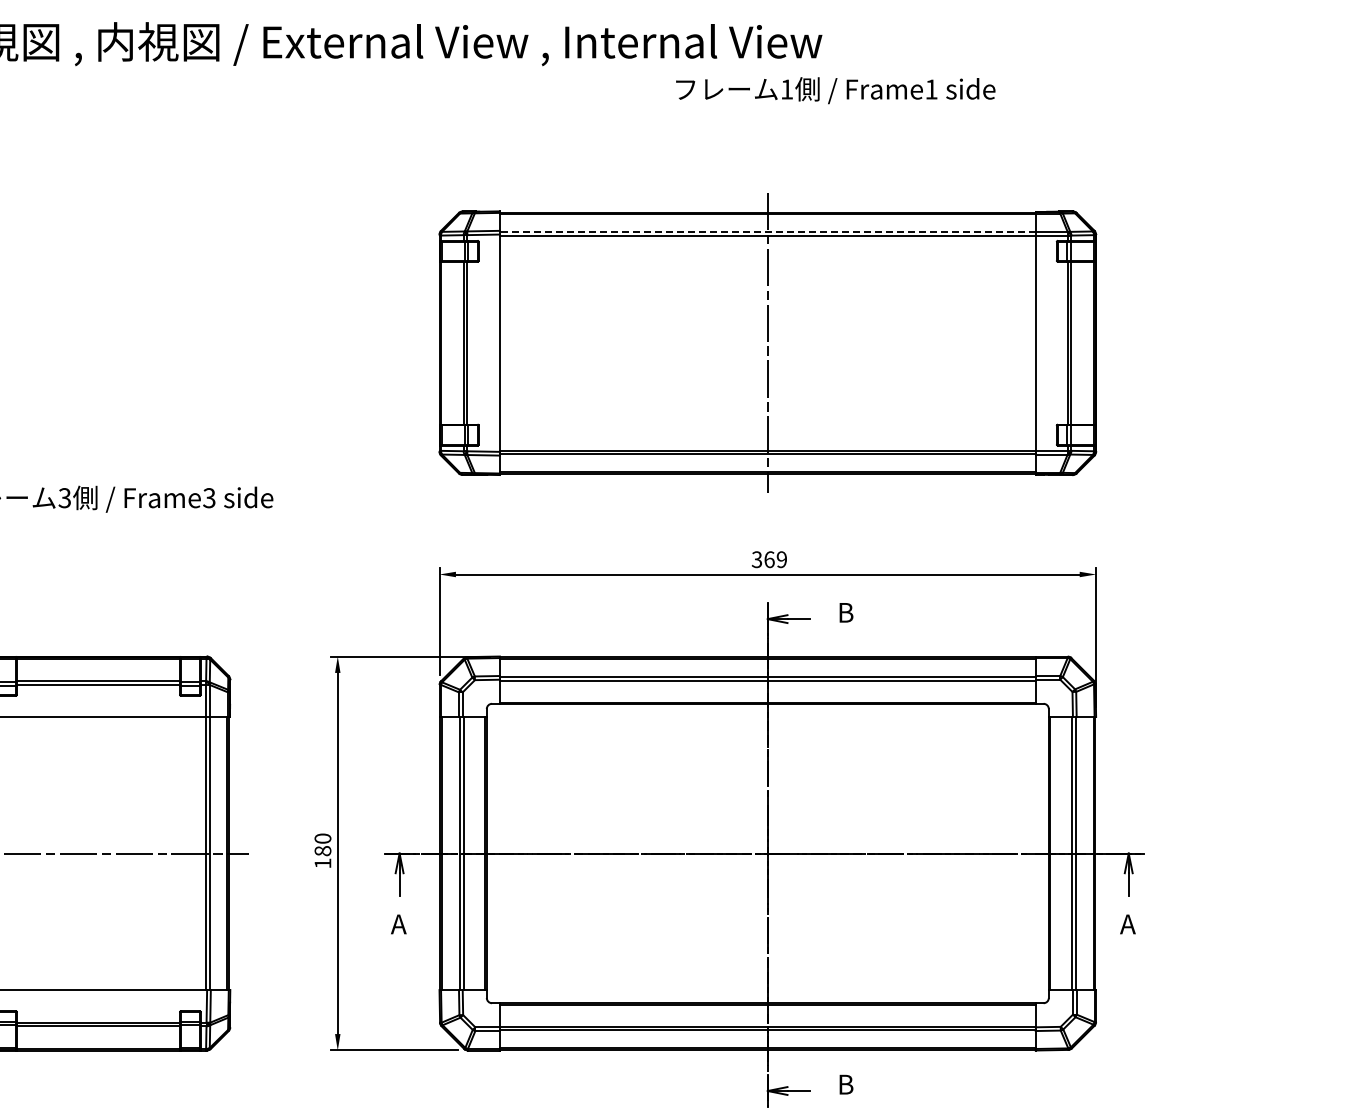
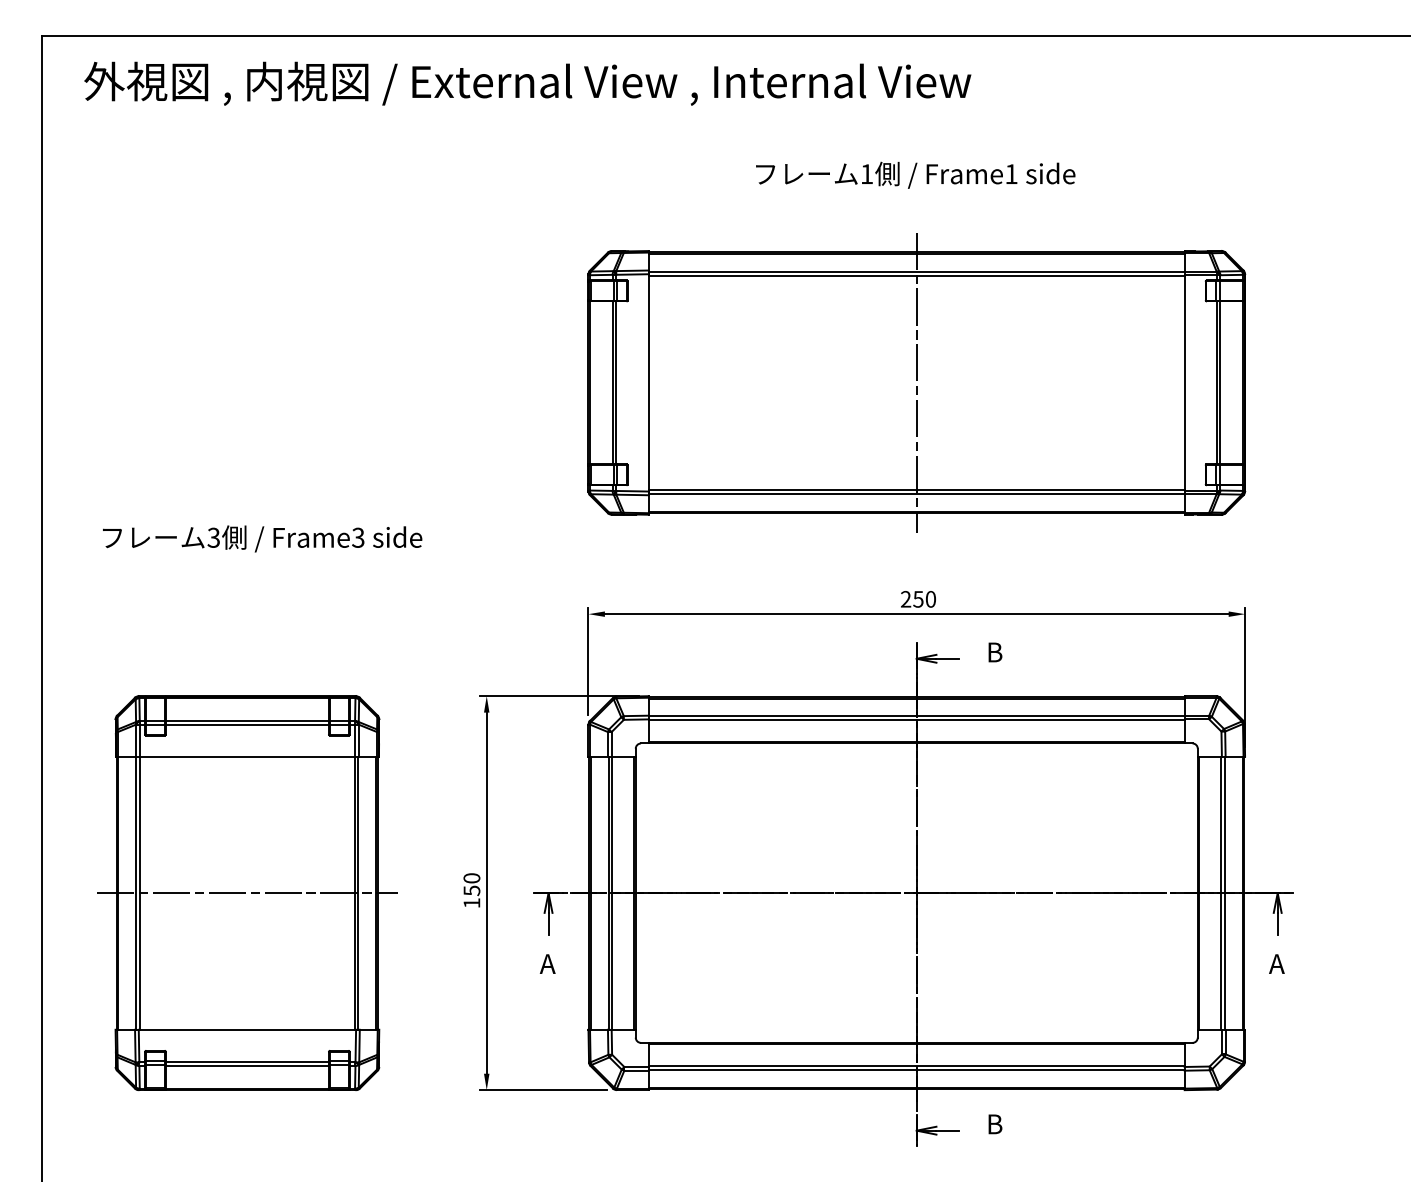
text: (835, 89) -> (915, 174), moved
line: (767, 231) -> (916, 271), dashed -> solid
text: (768, 559) -> (917, 599), 369 -> 250
text: (322, 850) -> (471, 890), 180 -> 150

